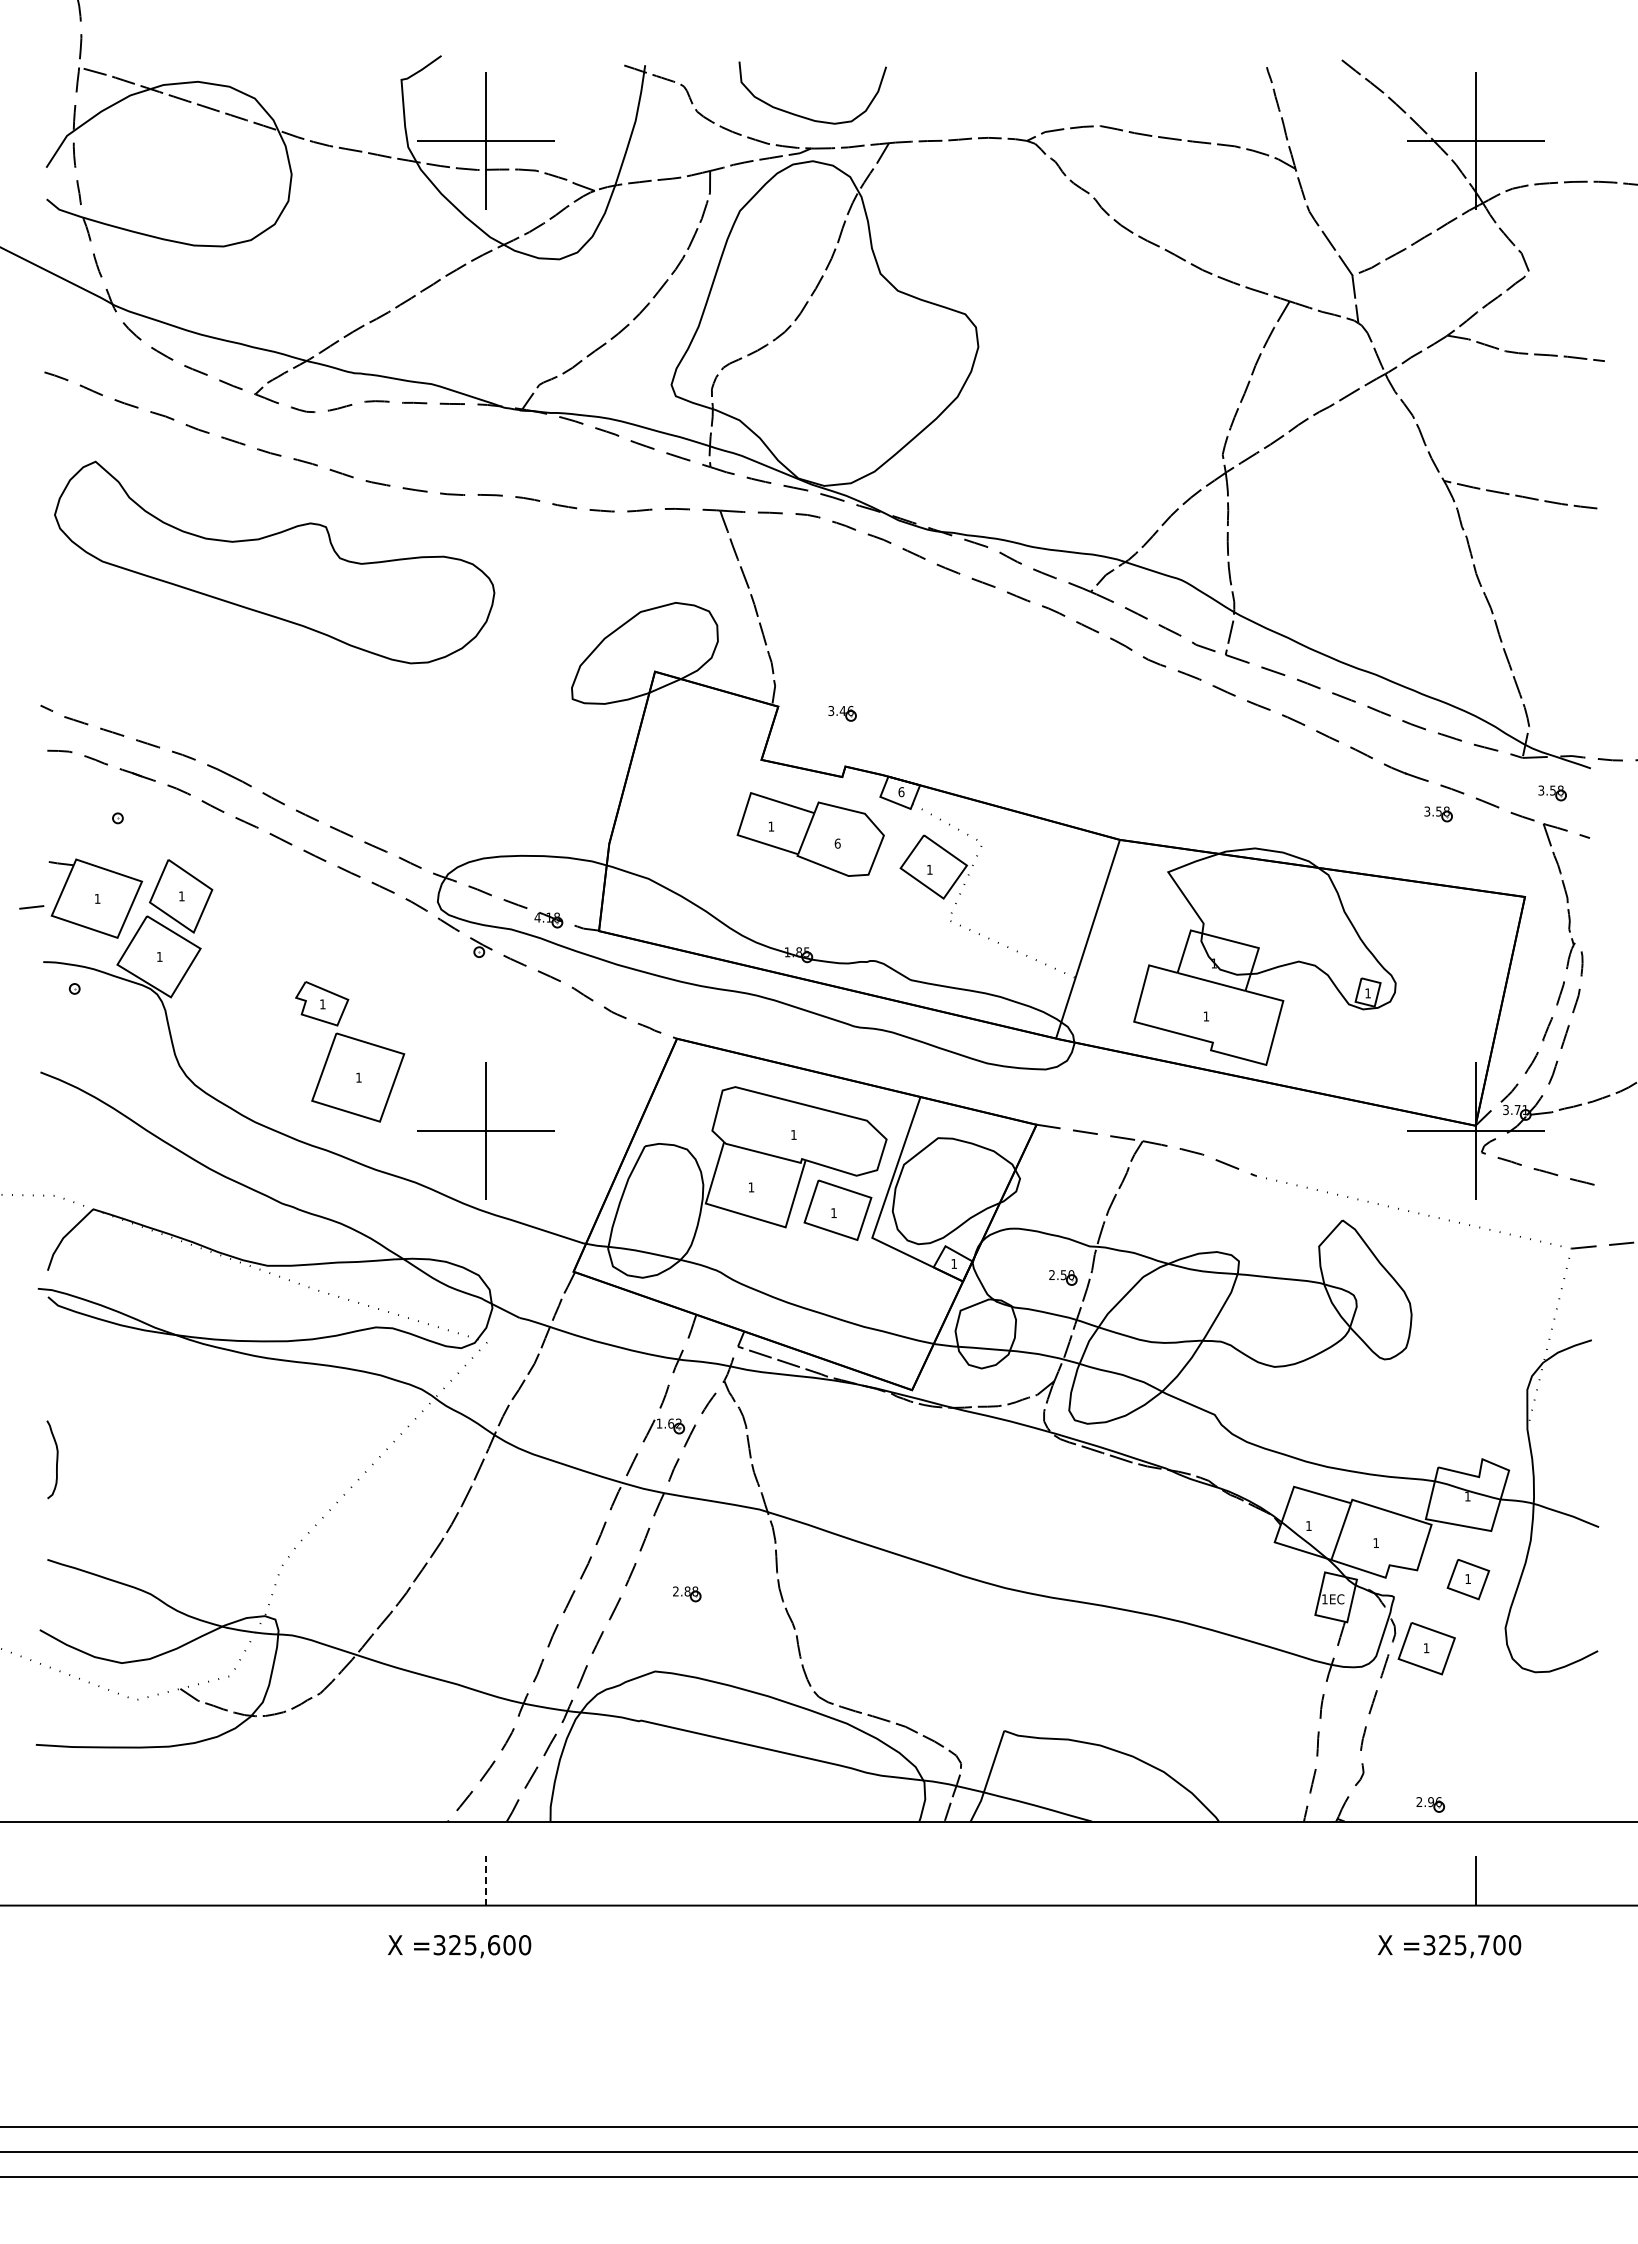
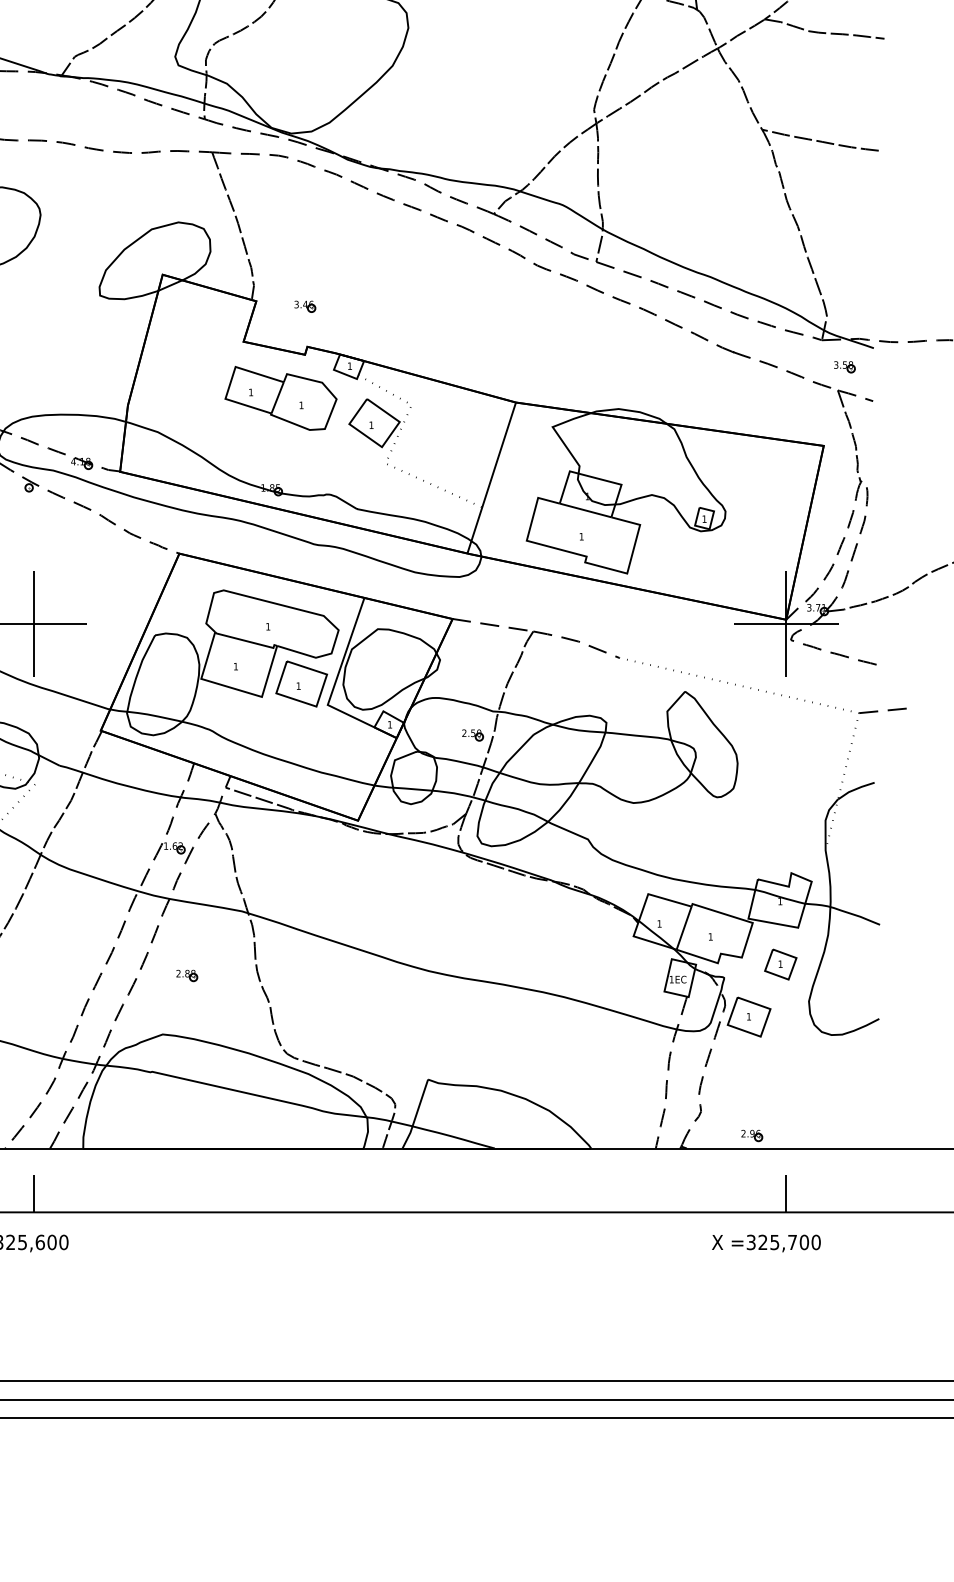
text: (901, 792) -> (349, 366), 6 -> 1
part: (1438, 814) -> (758, 383), removed
text: (837, 843) -> (301, 405), 6 -> 1
line: (485, 1880) -> (33, 1193), dashed -> solid

